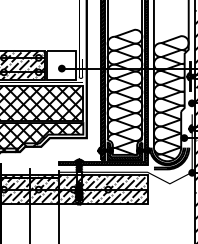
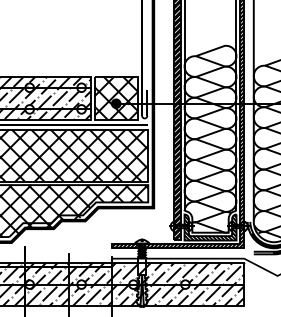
hatch: (61, 64) -> (115, 97), added

